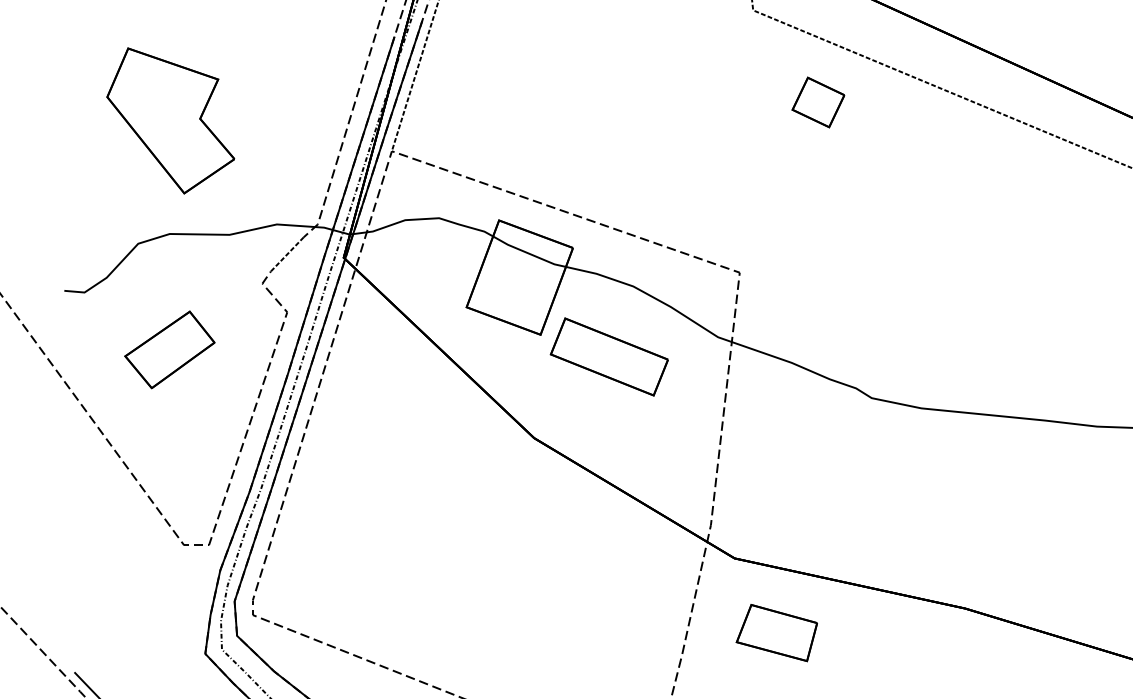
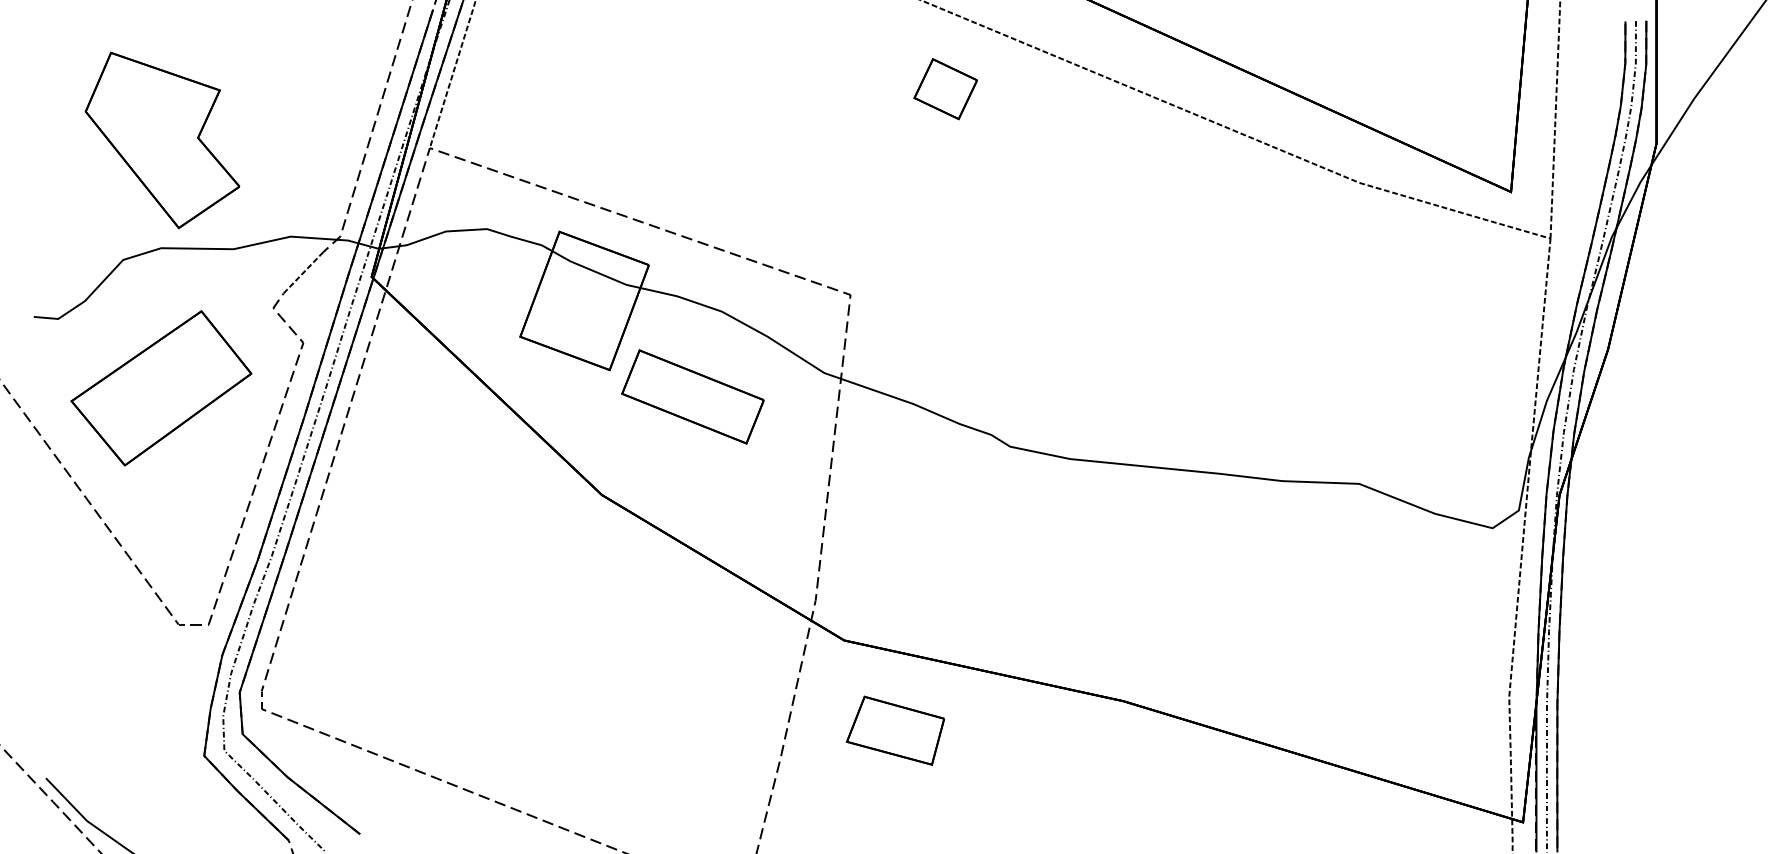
part: (170, 120) -> (162, 140), moved
part: (169, 350) -> (161, 388), size x1.67

